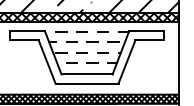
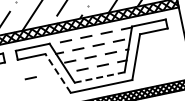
line: (19, 60) -> (30, 77), added
line: (46, 61) -> (57, 73), solid -> dashed
line: (87, 74) -> (100, 77), solid -> dashed

